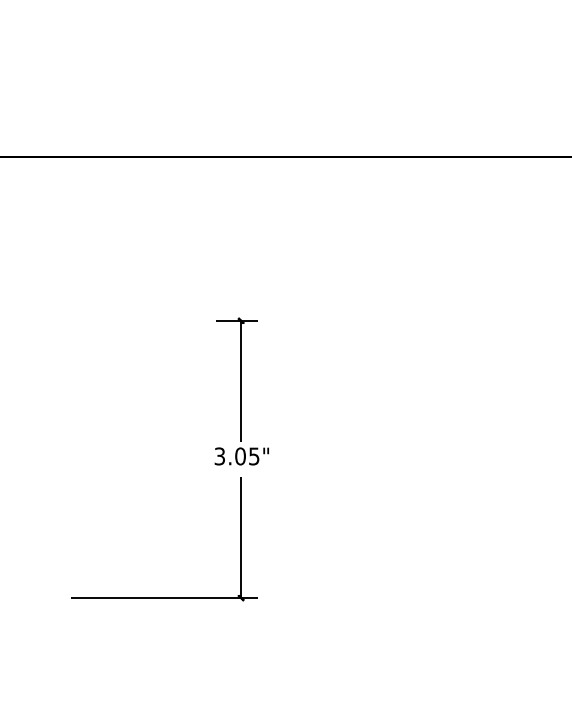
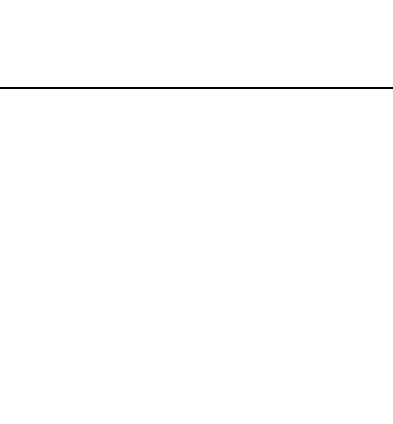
part: (214, 463) -> (155, 256), removed

